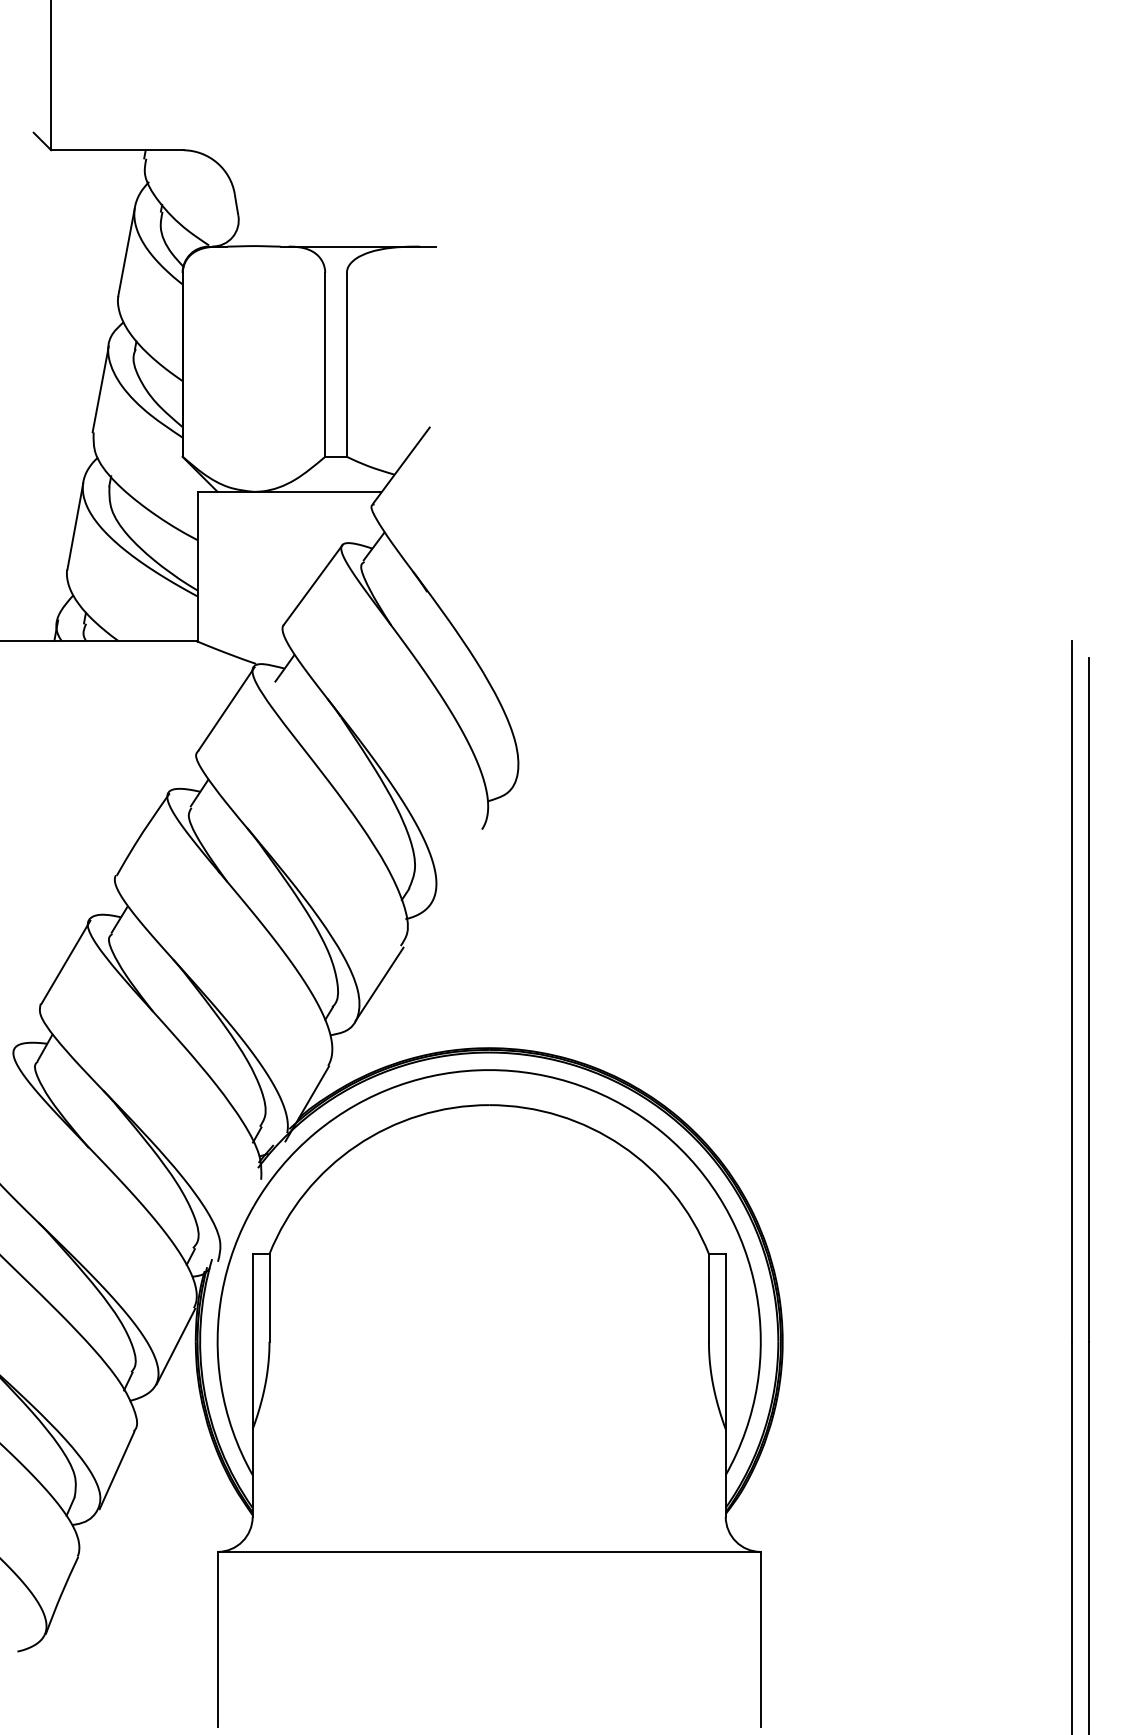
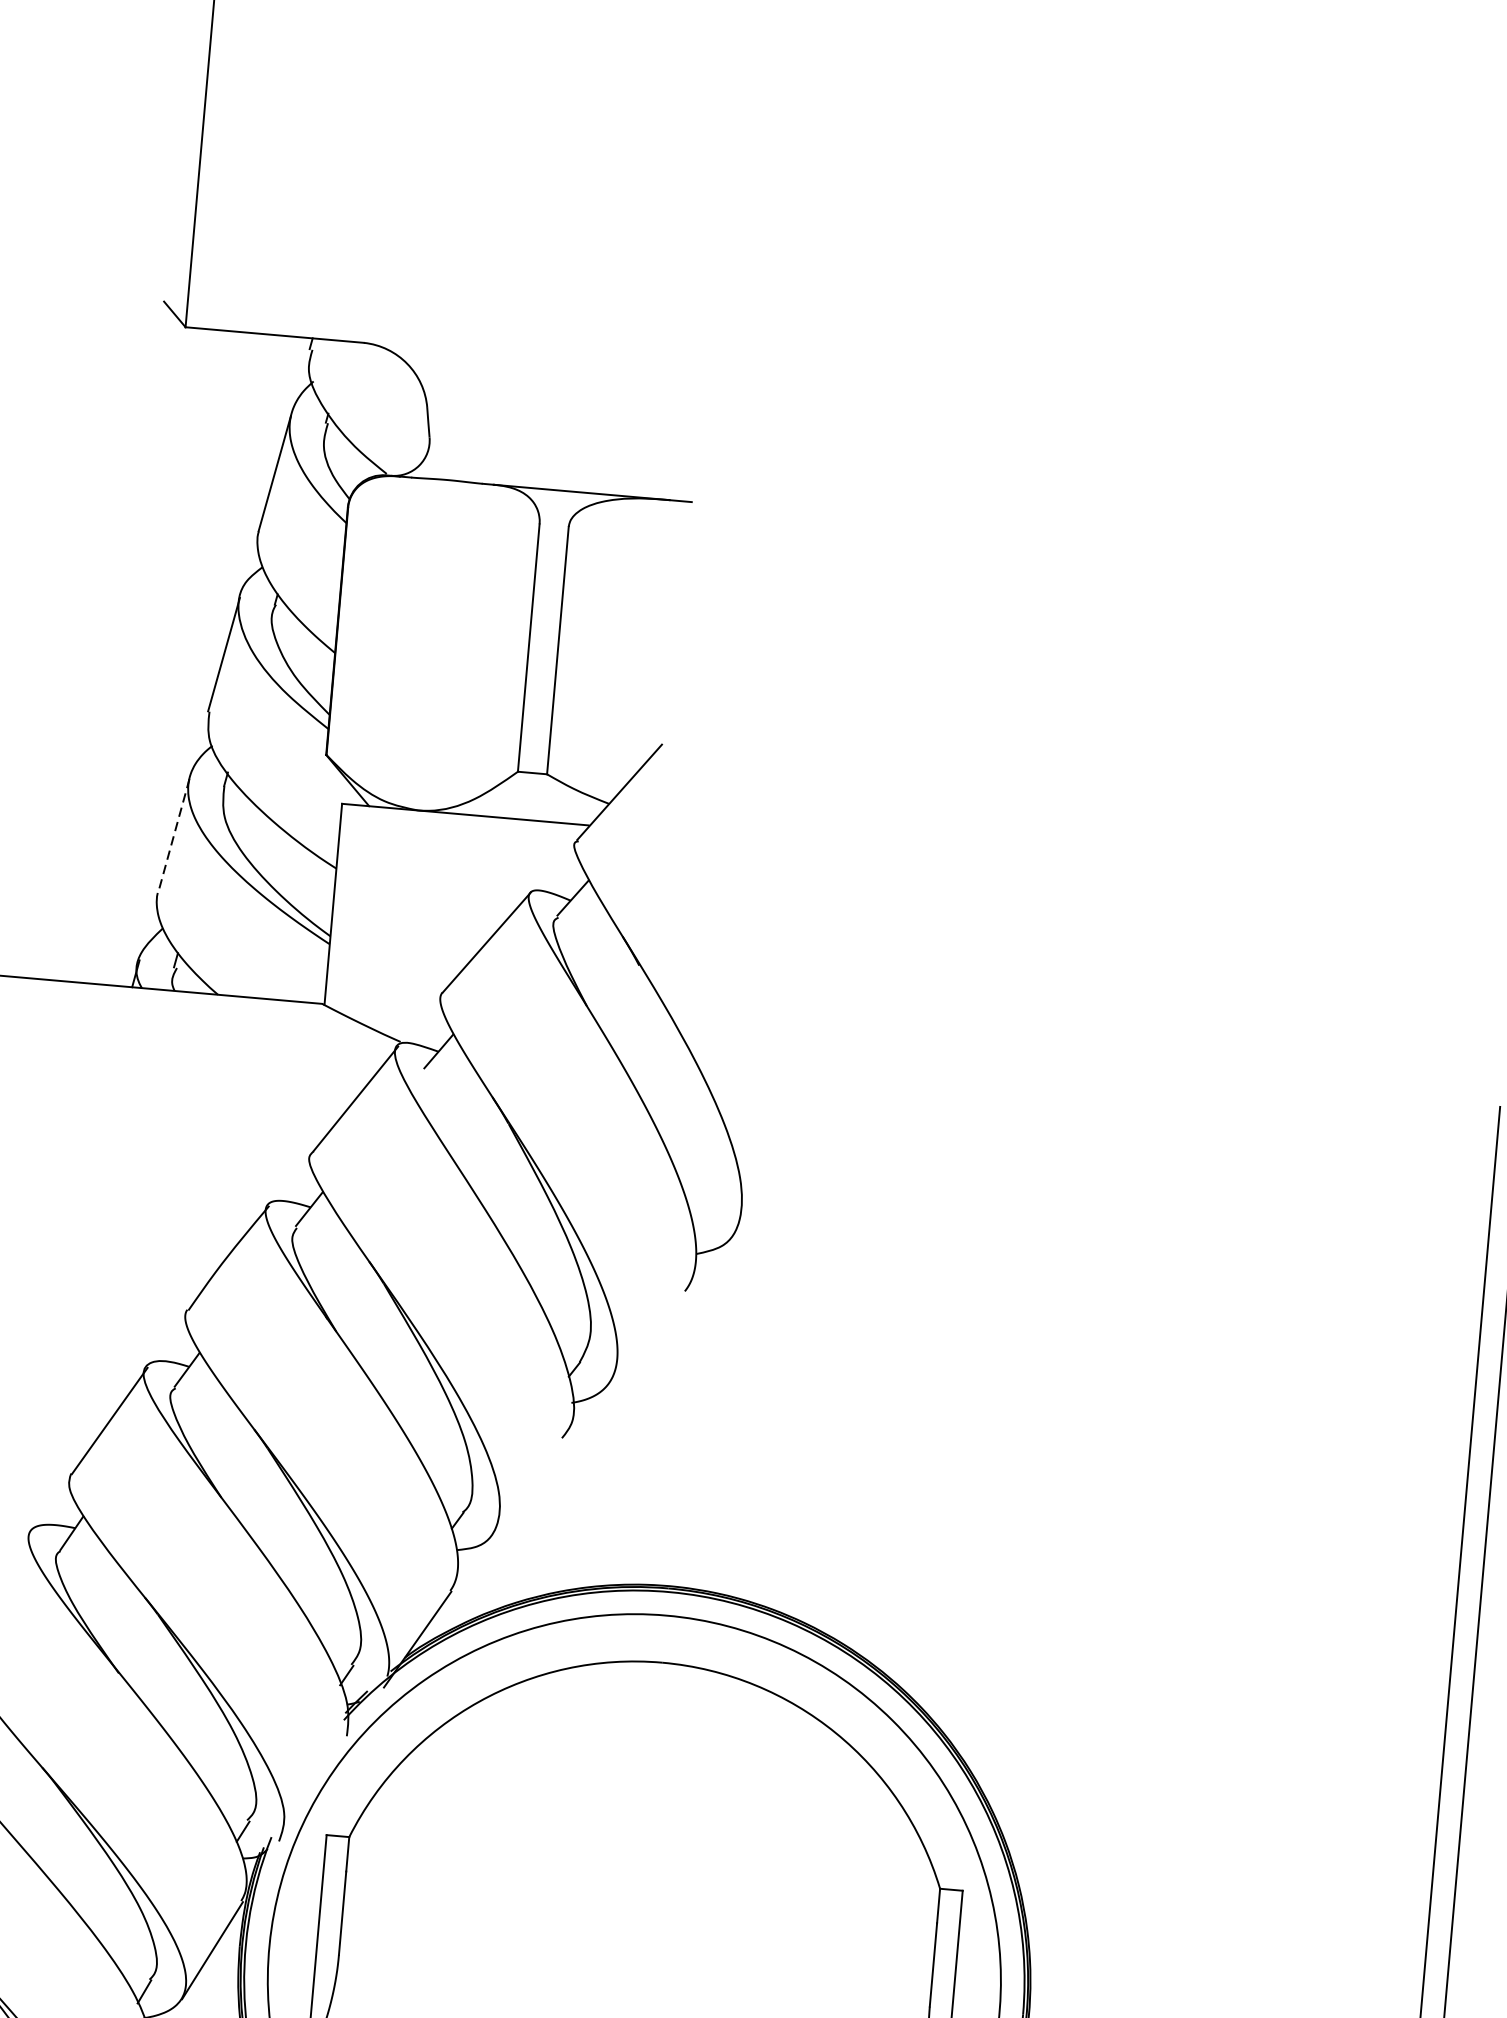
line: (75, 526) -> (174, 836), solid -> dashed
line: (379, 984) -> (528, 1487), removed

